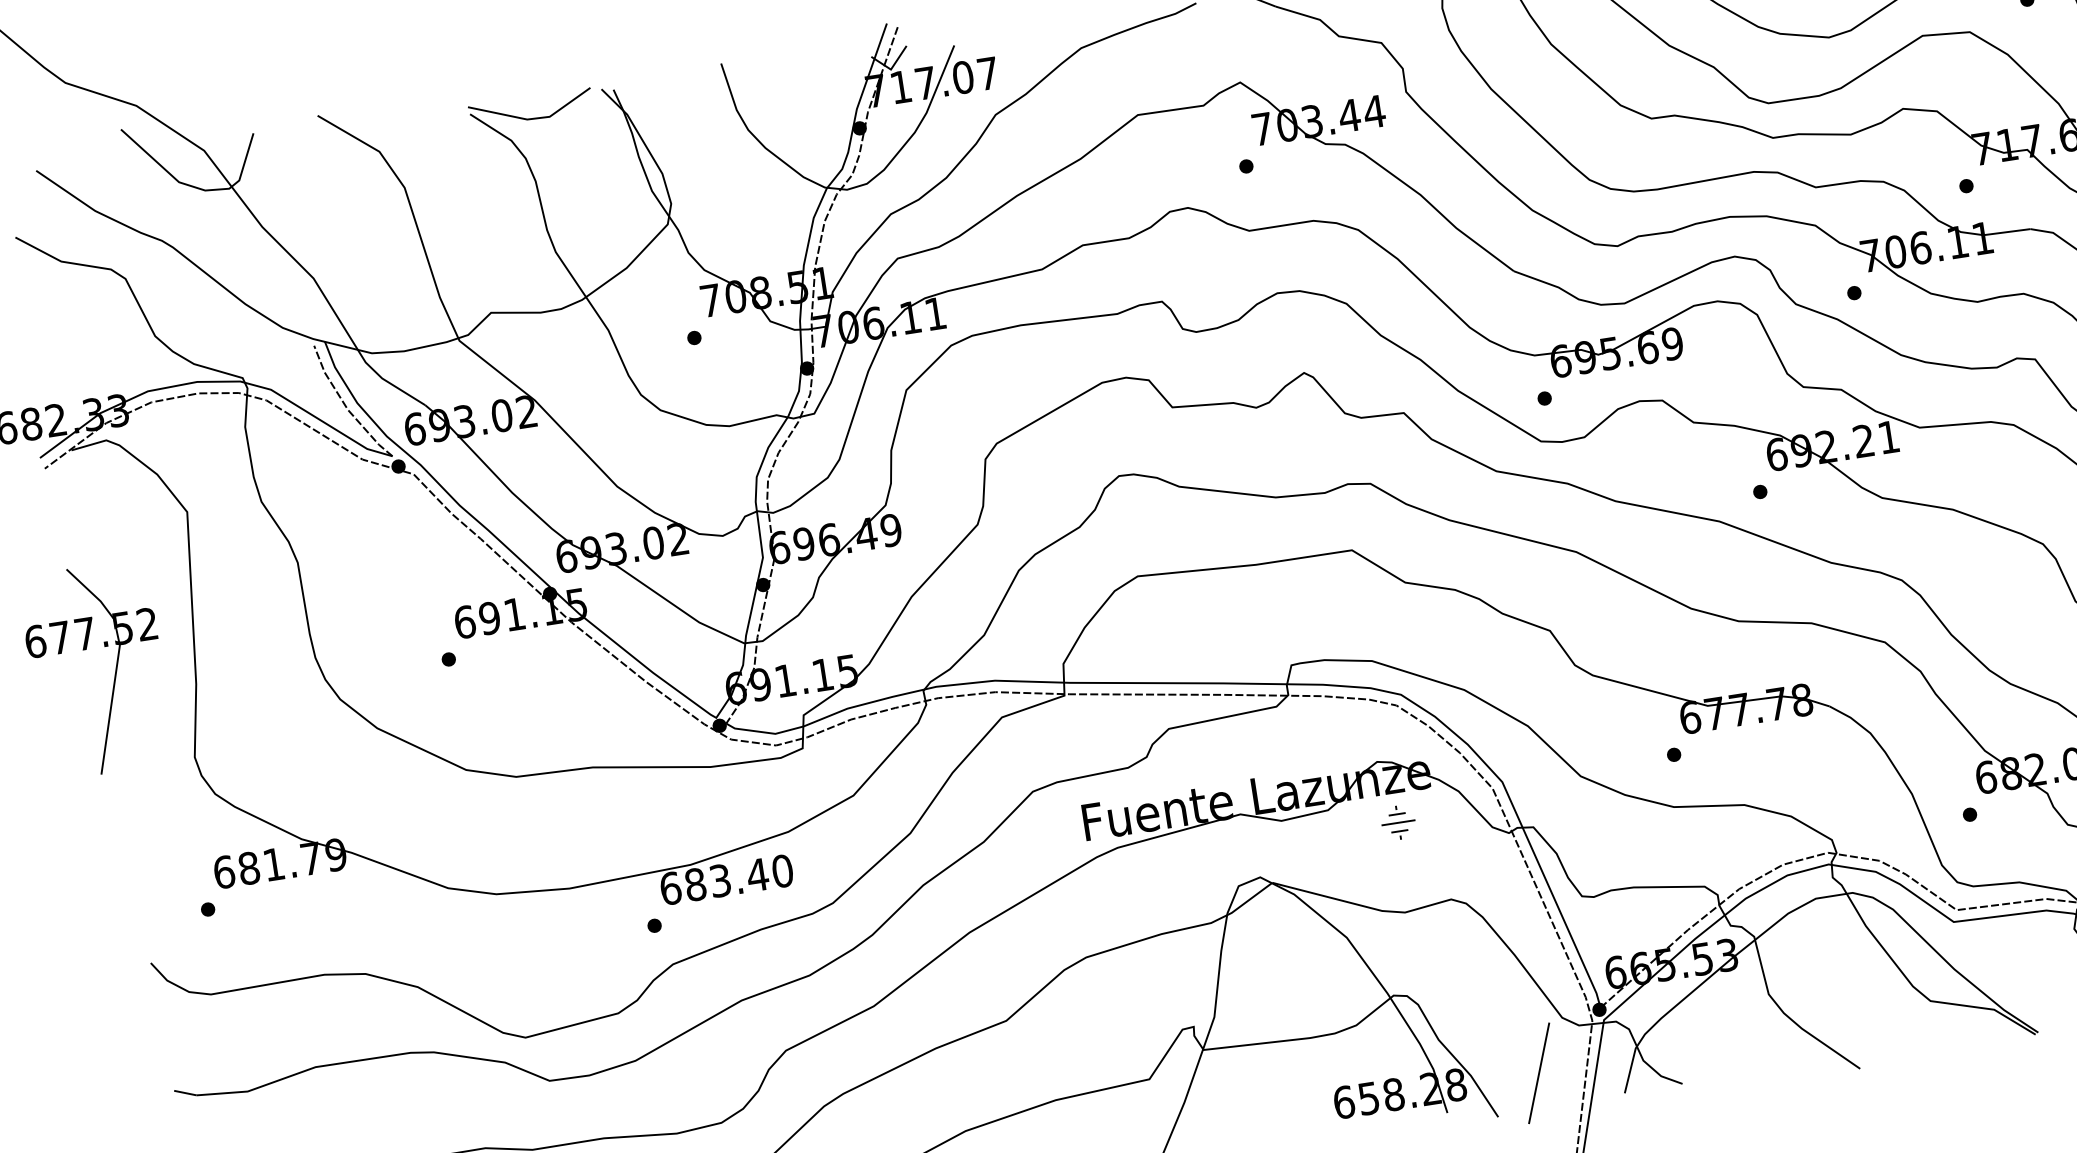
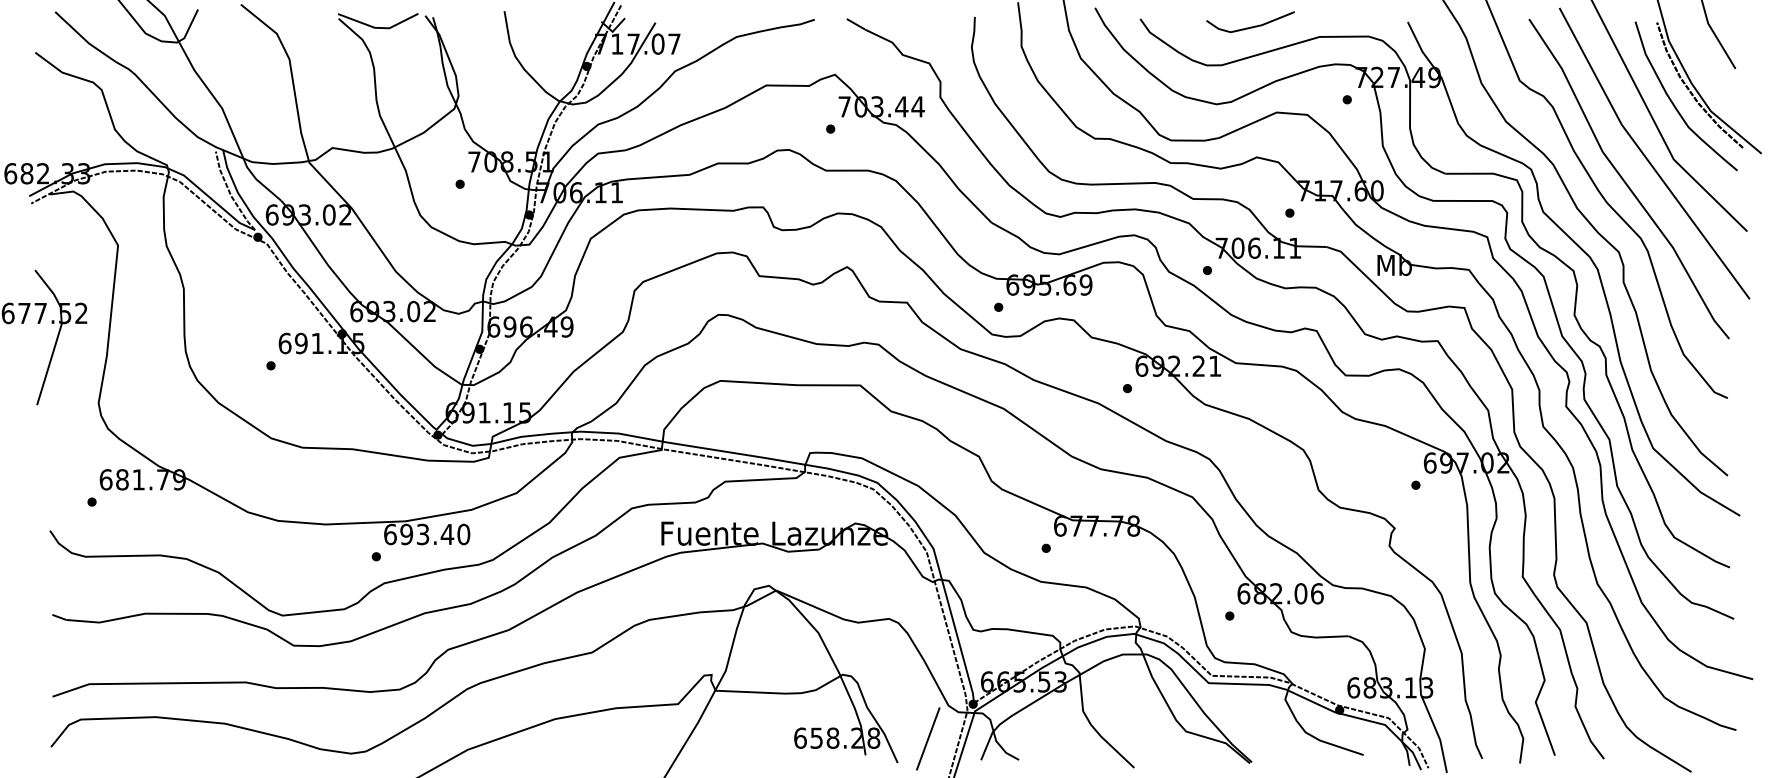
part: (1397, 822) -> (862, 564), removed
text: (695, 884) -> (406, 534), 683.40 -> 693.40

